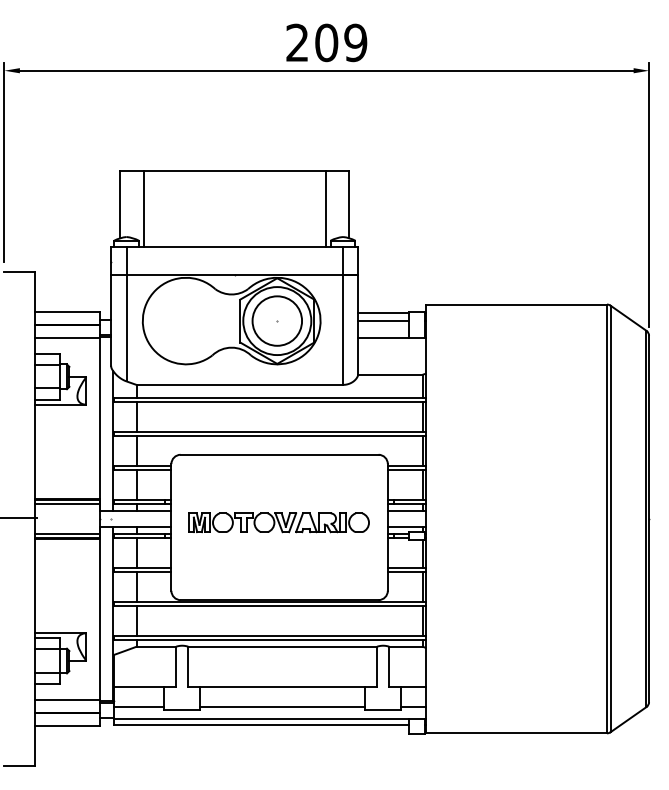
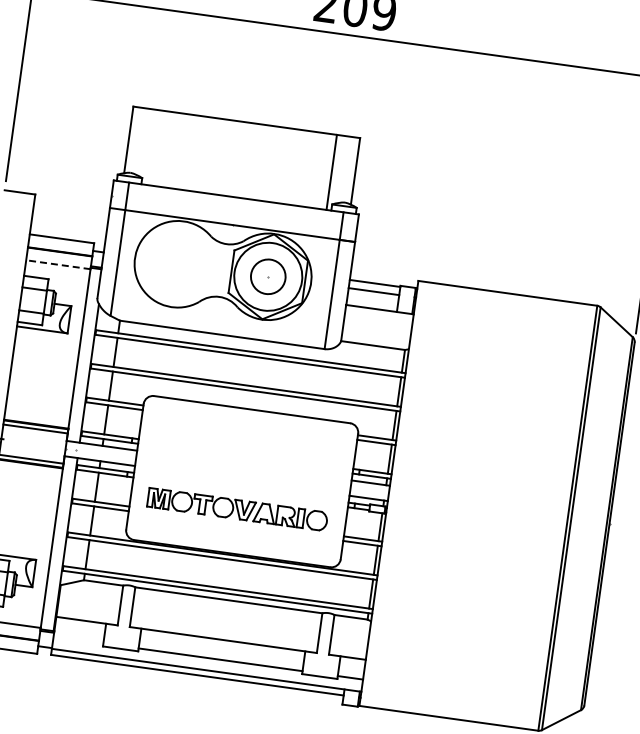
line: (143, 208) -> (151, 146), removed
circle: (277, 320) -> (268, 276), size x0.7
line: (67, 337) -> (58, 264), solid -> dashed
part: (278, 522) -> (237, 509), moved
line: (139, 706) -> (78, 639), removed

